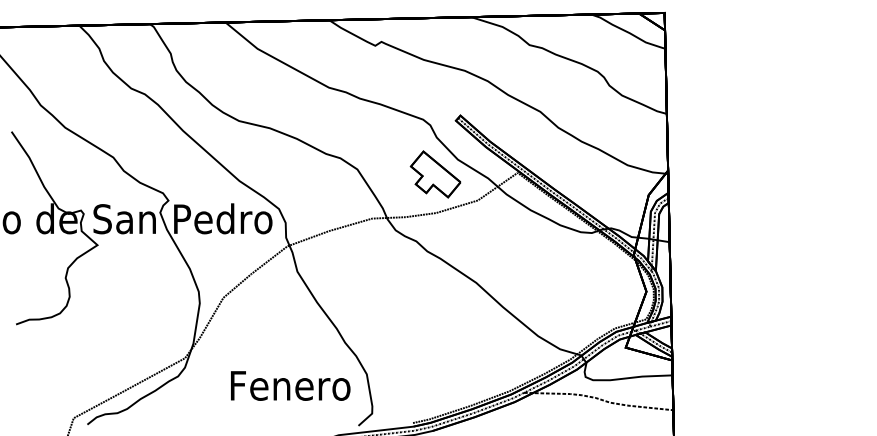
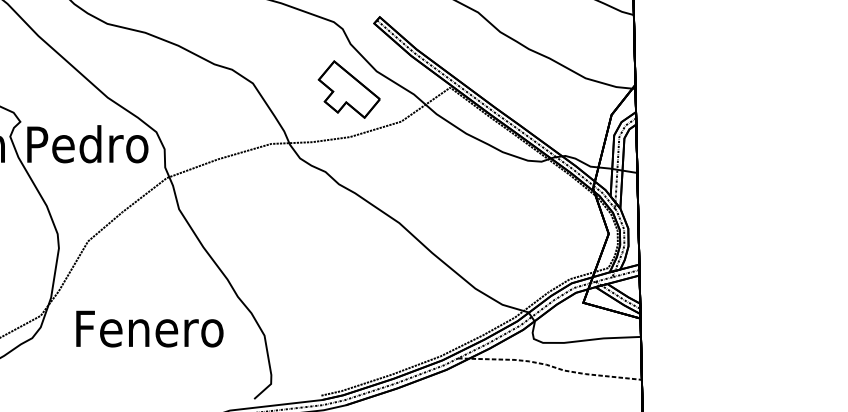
text: (290, 385) -> (149, 328), moved

